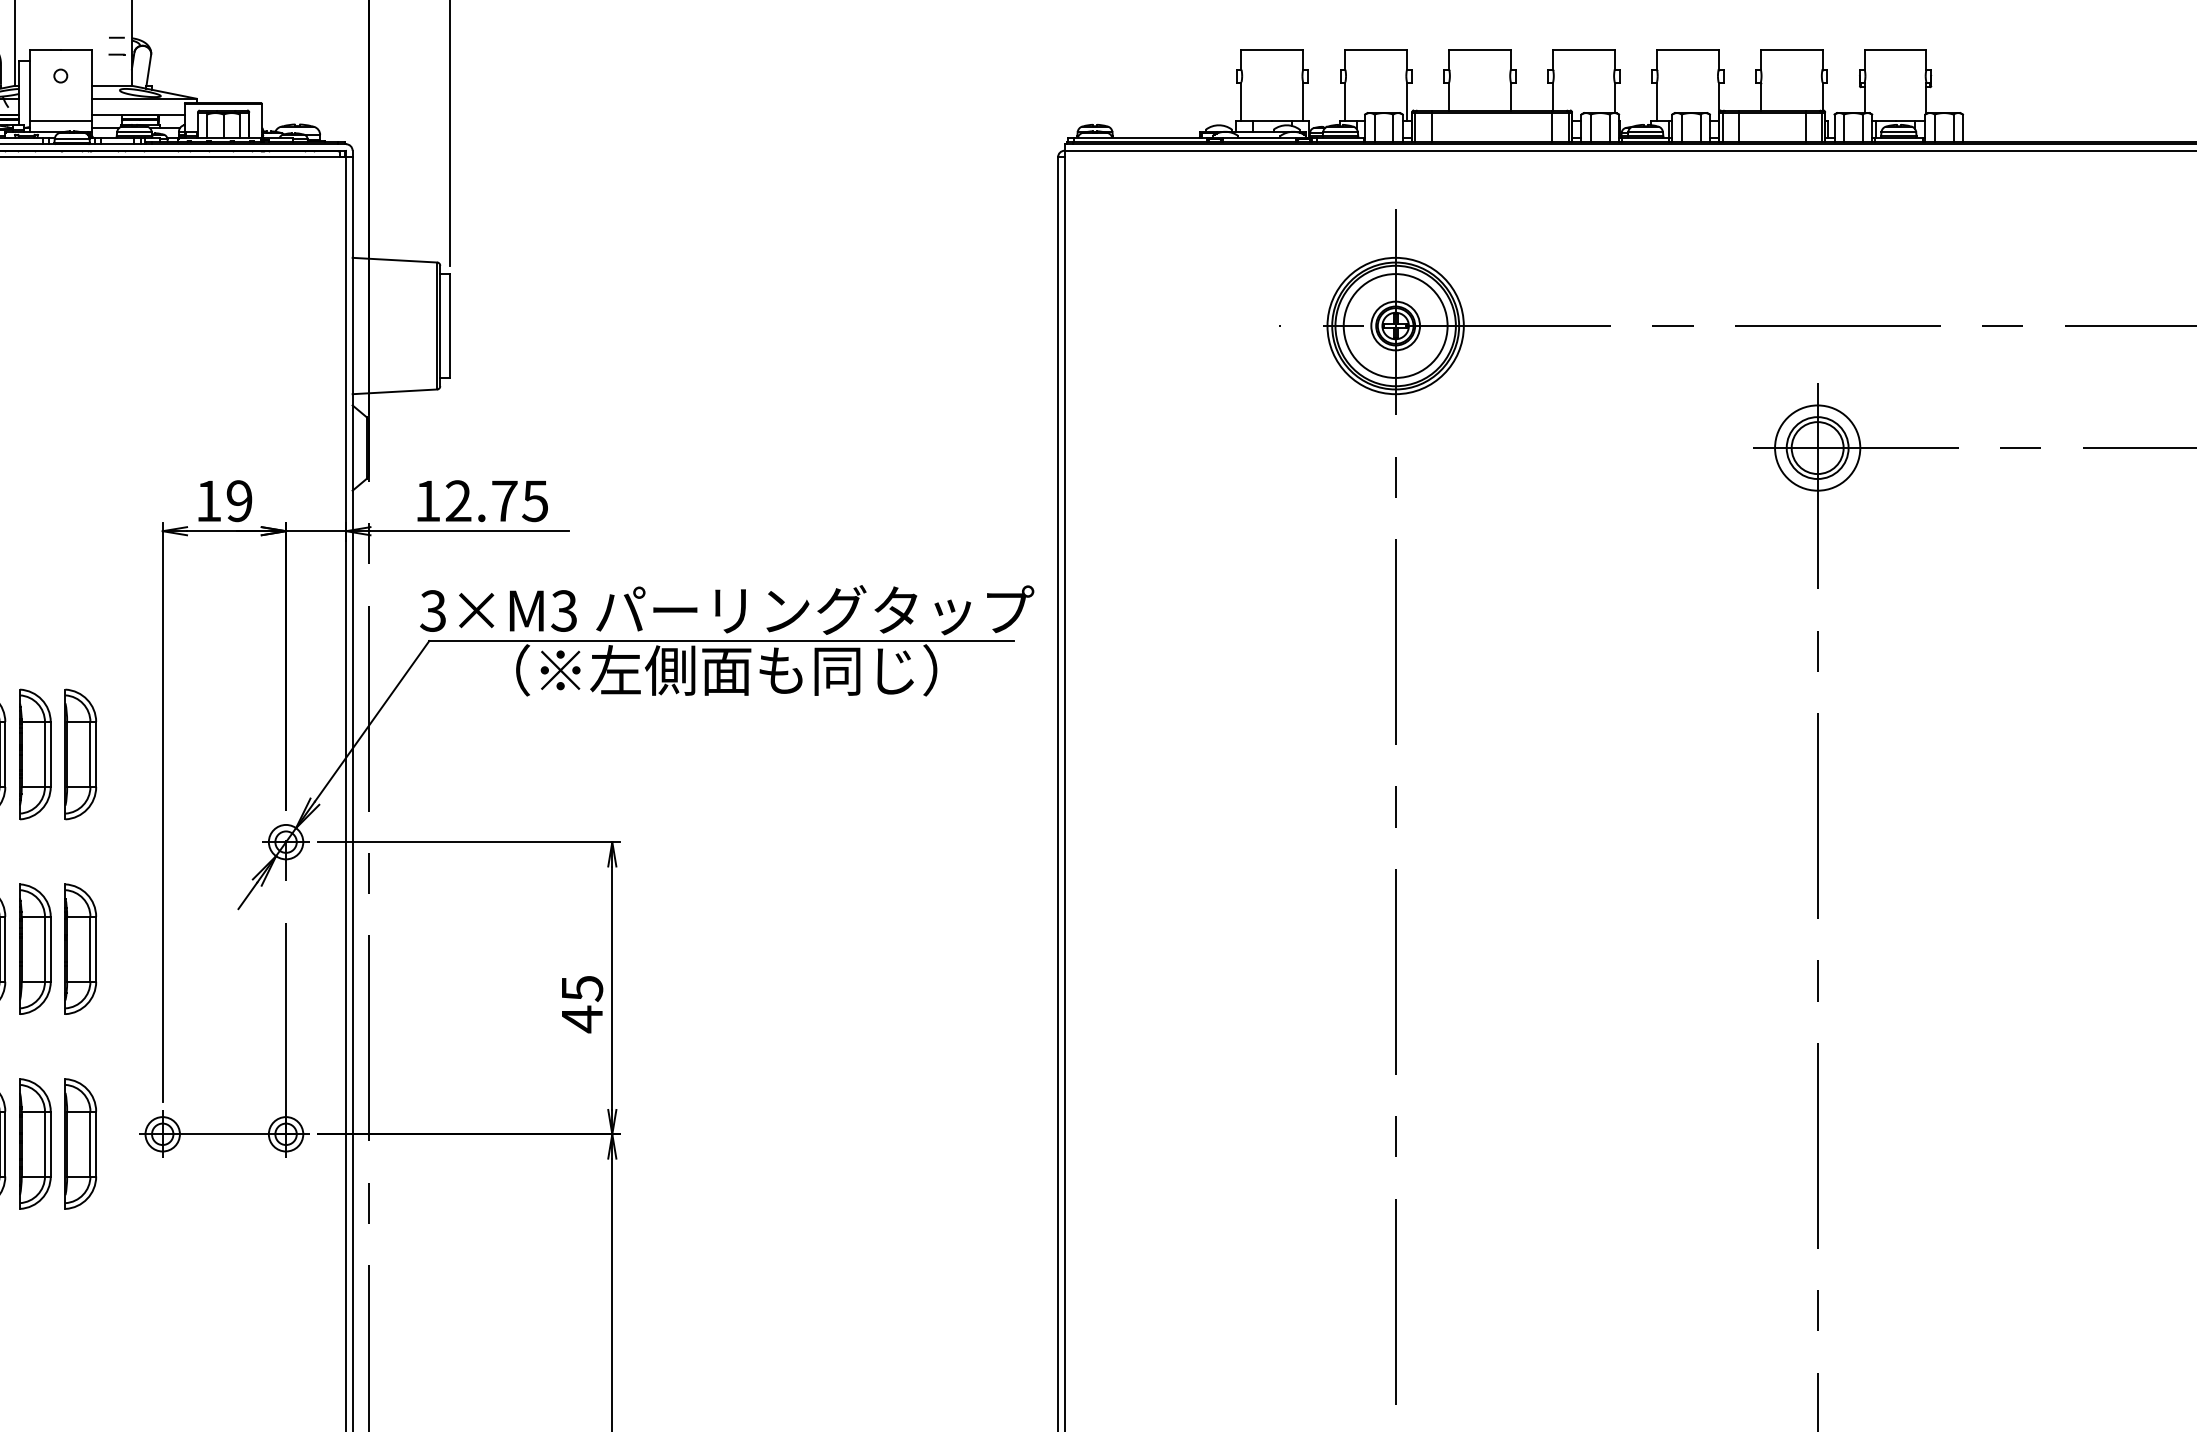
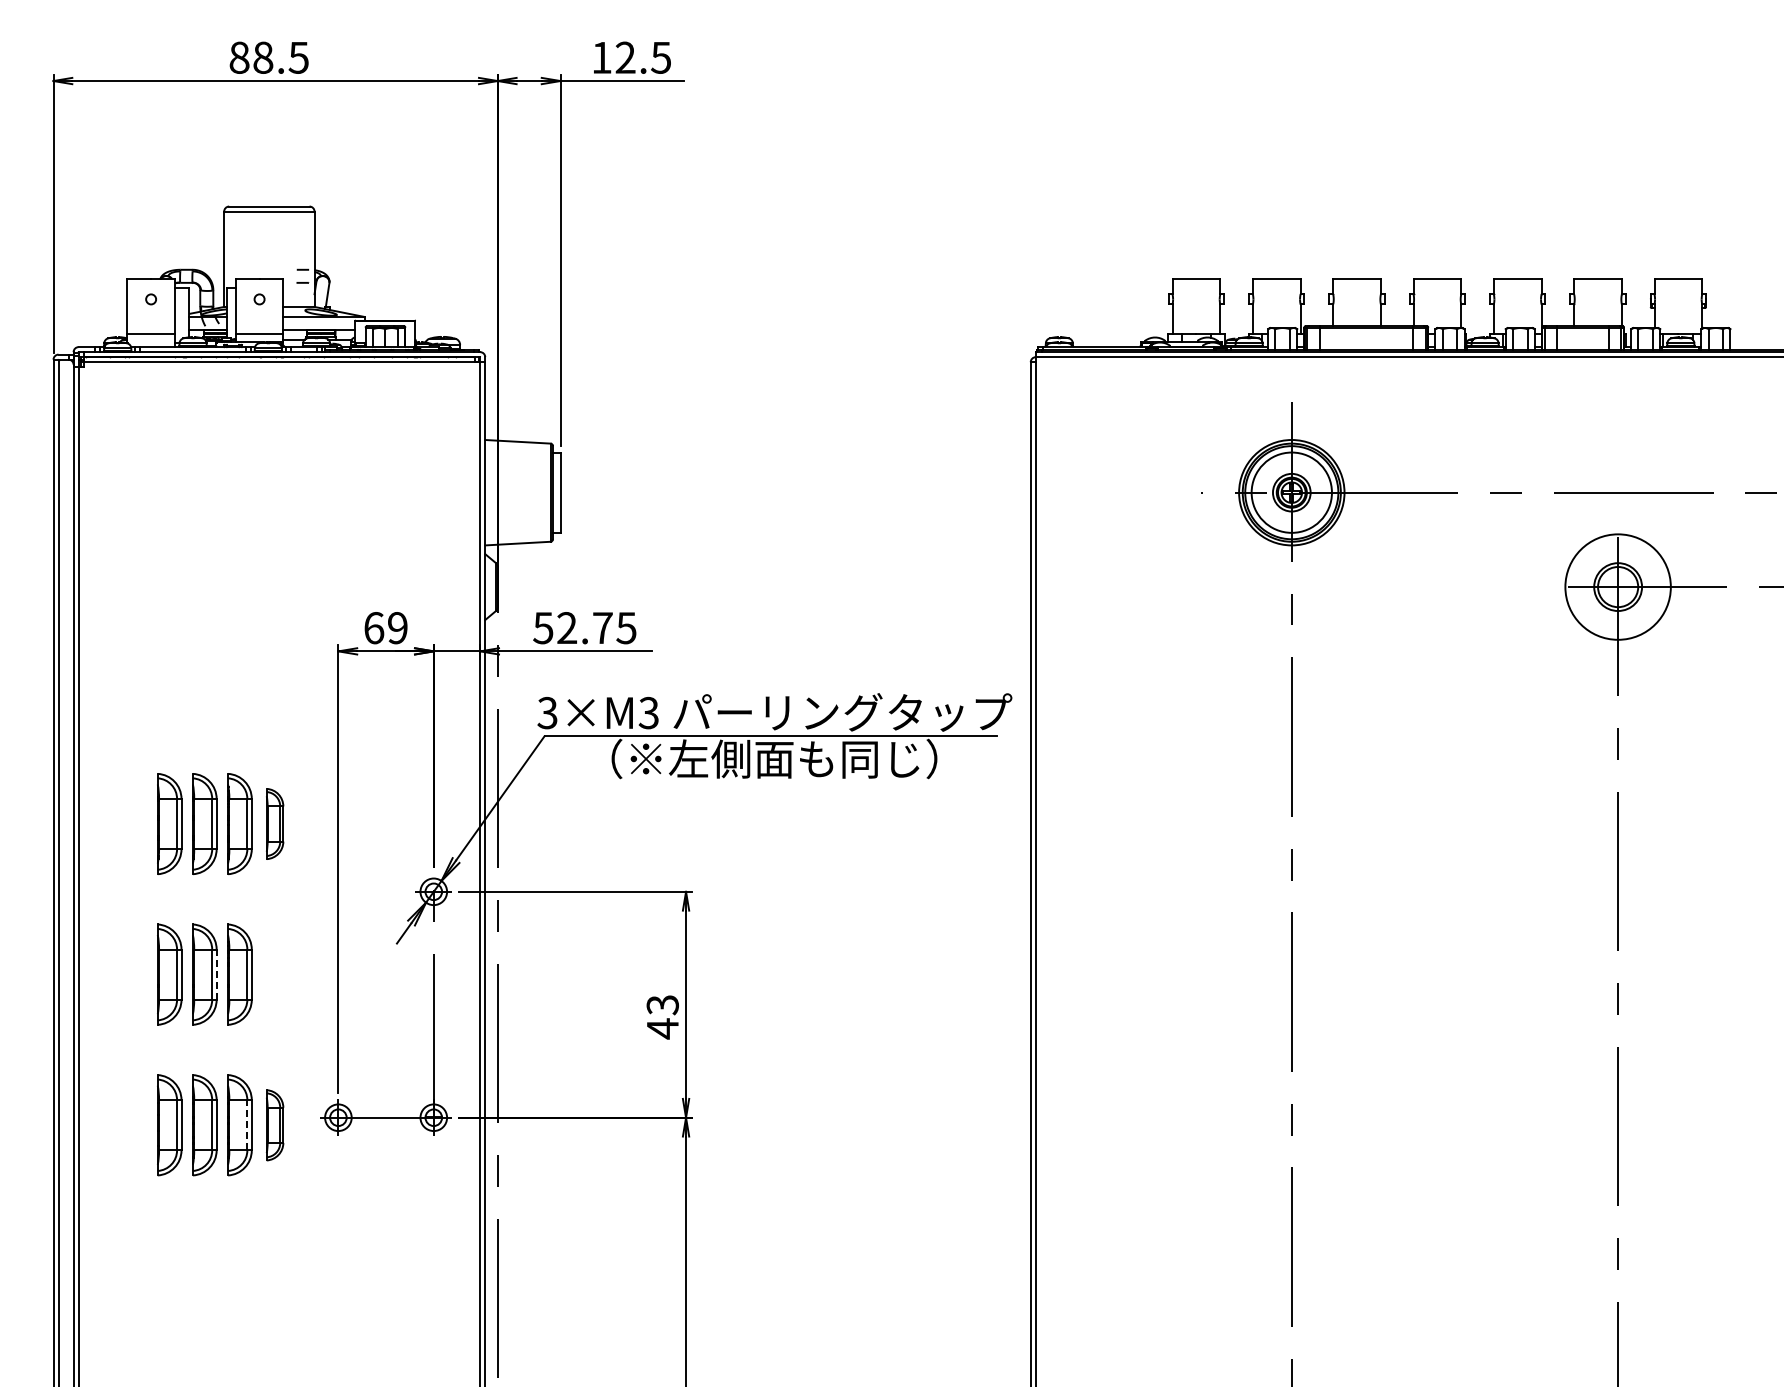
circle: (1818, 448) -> (1618, 587), size x1.6
text: (209, 501) -> (374, 628), 19 -> 69
text: (427, 501) -> (543, 628), 12.75 -> 52.75
part: (80, 753) -> (274, 823), size x0.7
line: (5, 949) -> (216, 974), solid -> dashed
part: (80, 949) -> (274, 974), removed
text: (581, 989) -> (662, 1005), 45 -> 43
line: (45, 1143) -> (247, 1124), solid -> dashed
part: (80, 1144) -> (274, 1125), size x0.7

